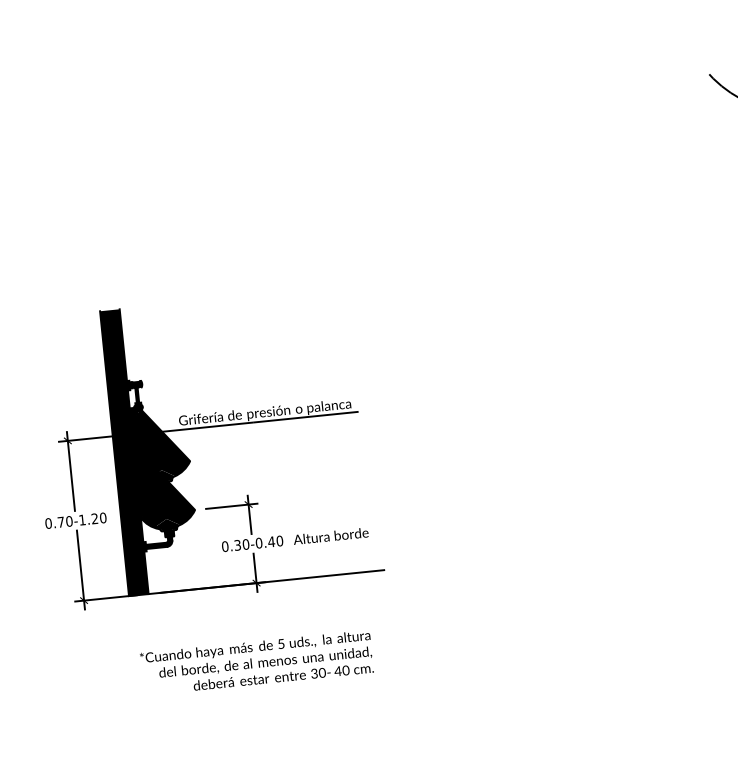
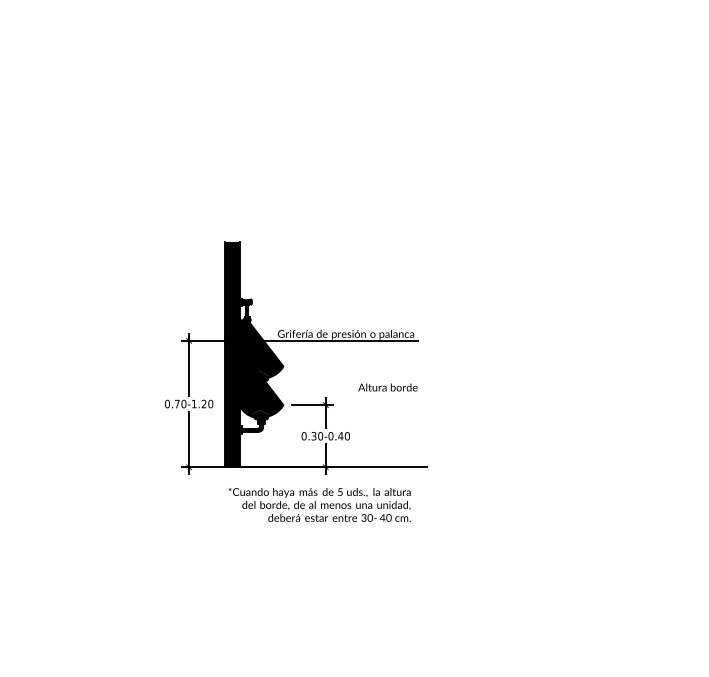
text: (330, 536) -> (387, 387), moved
text: (256, 662) -> (319, 504), moved

